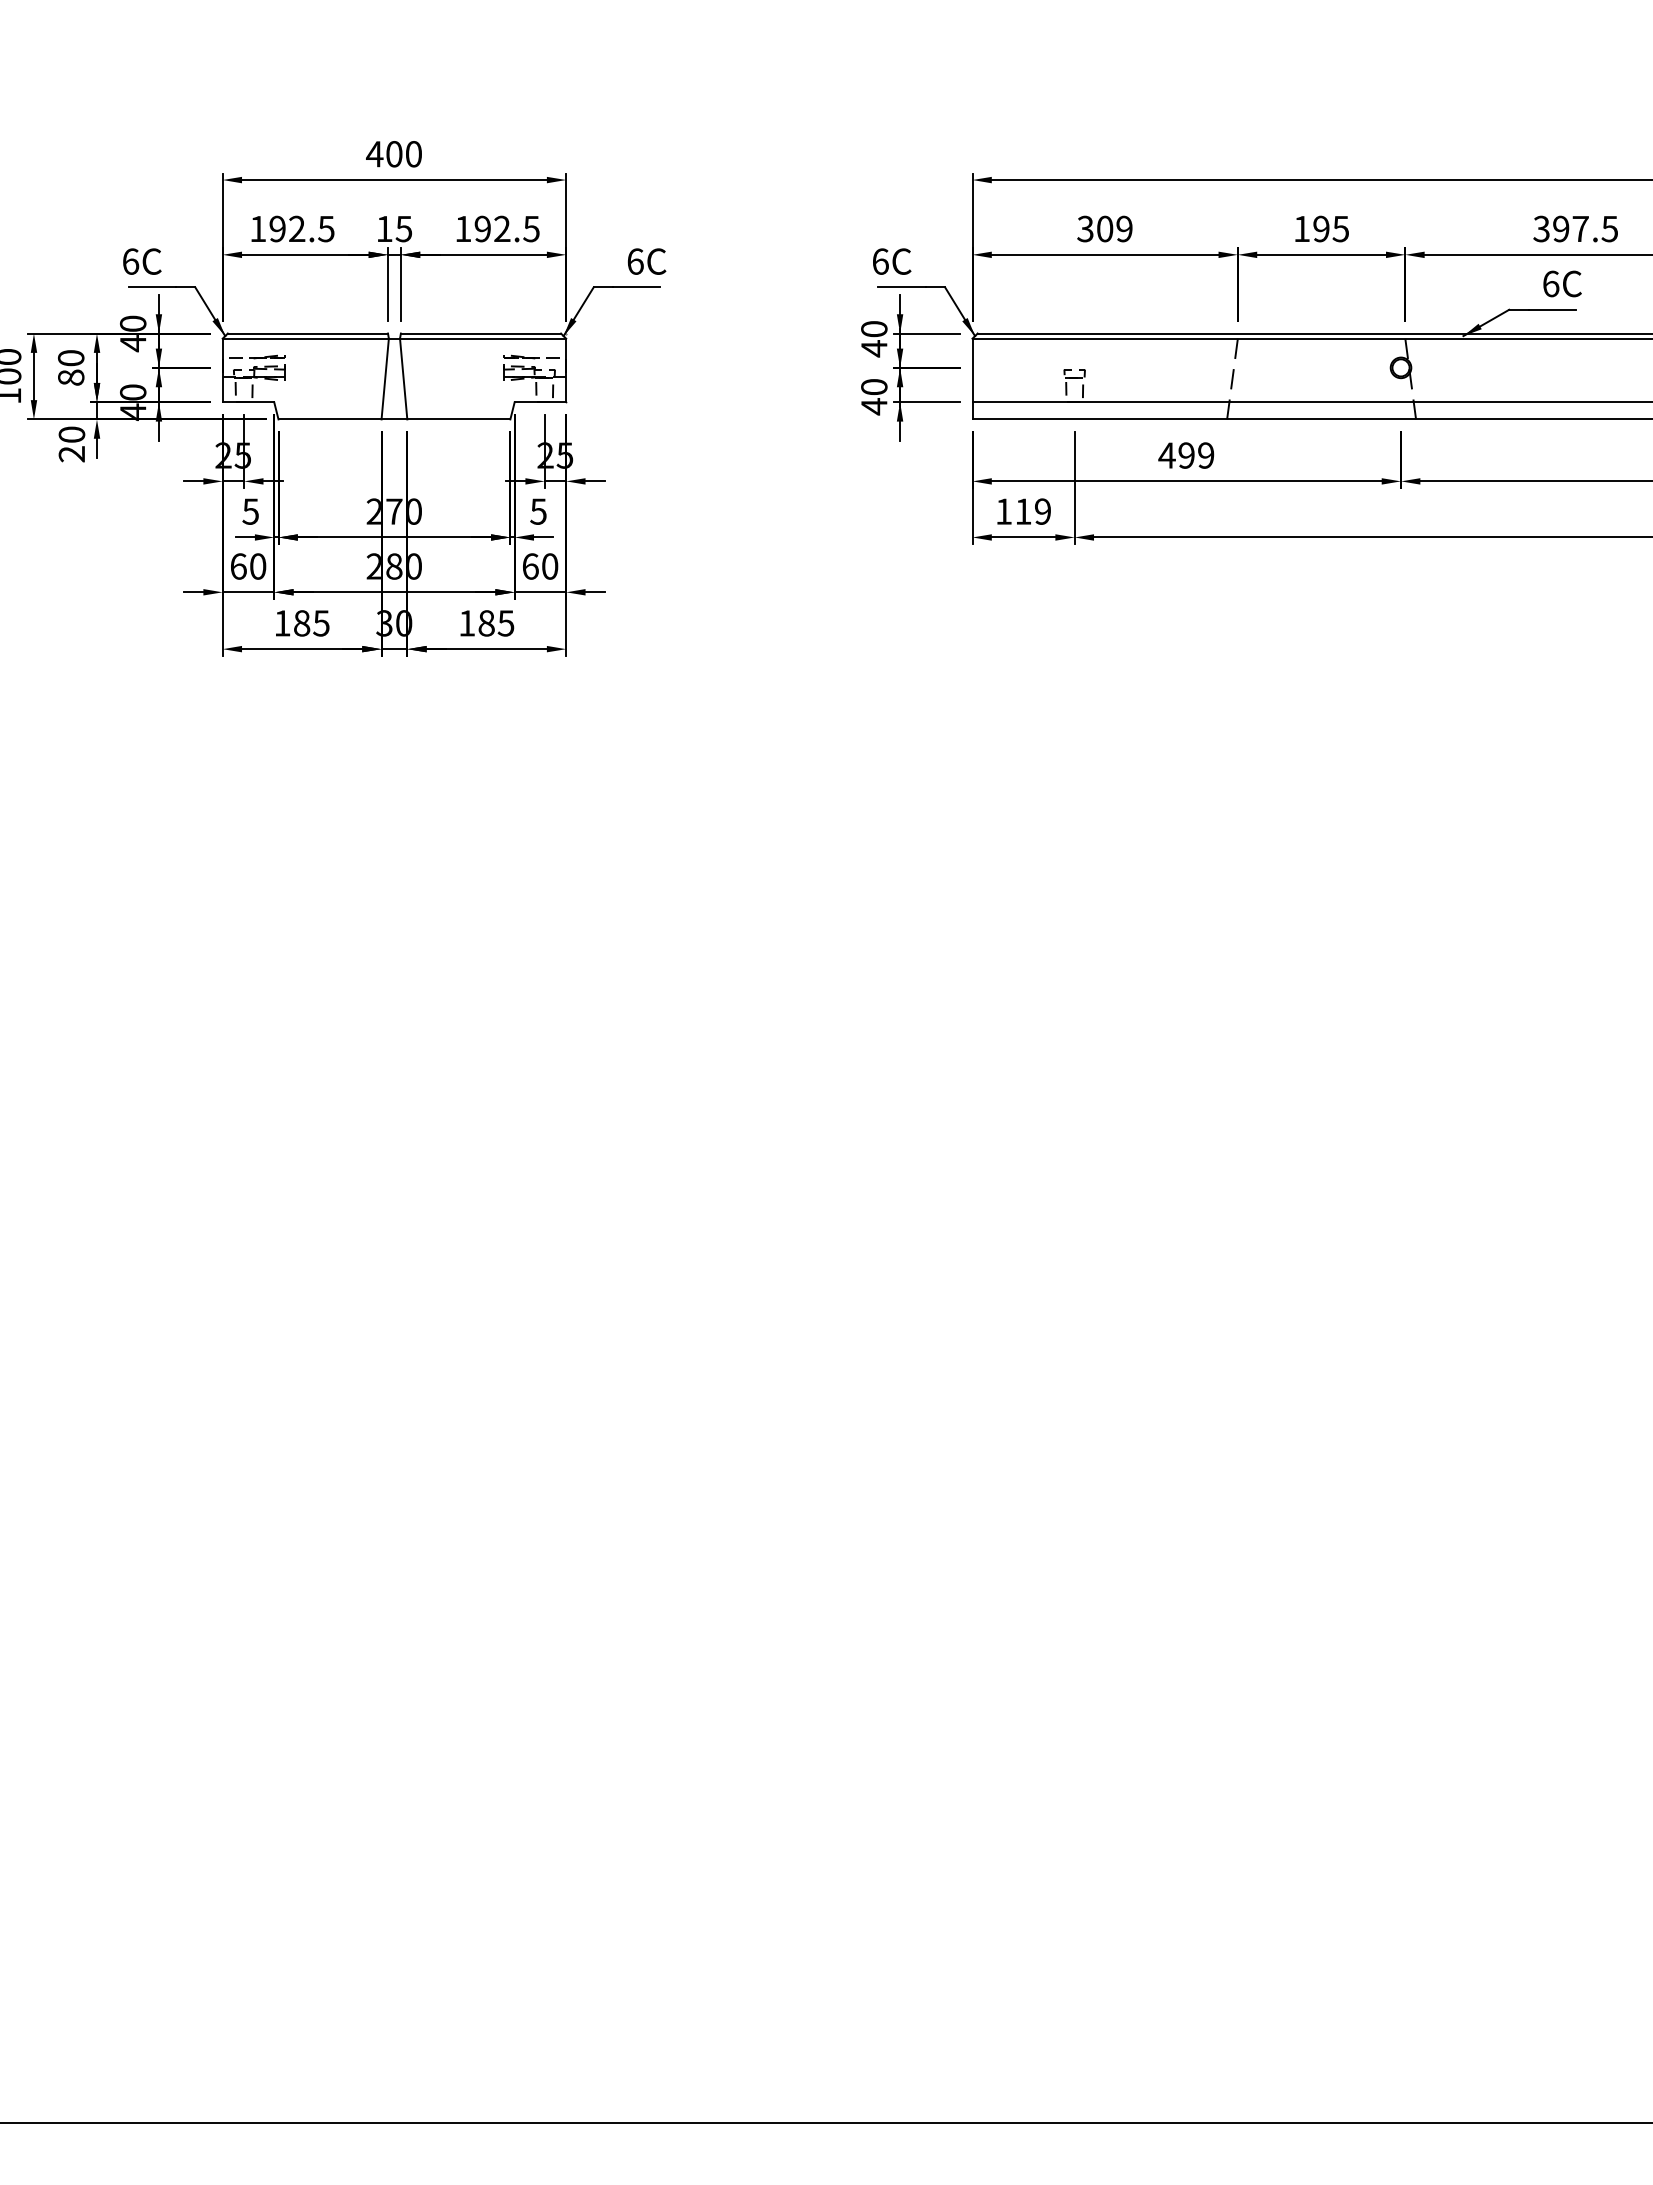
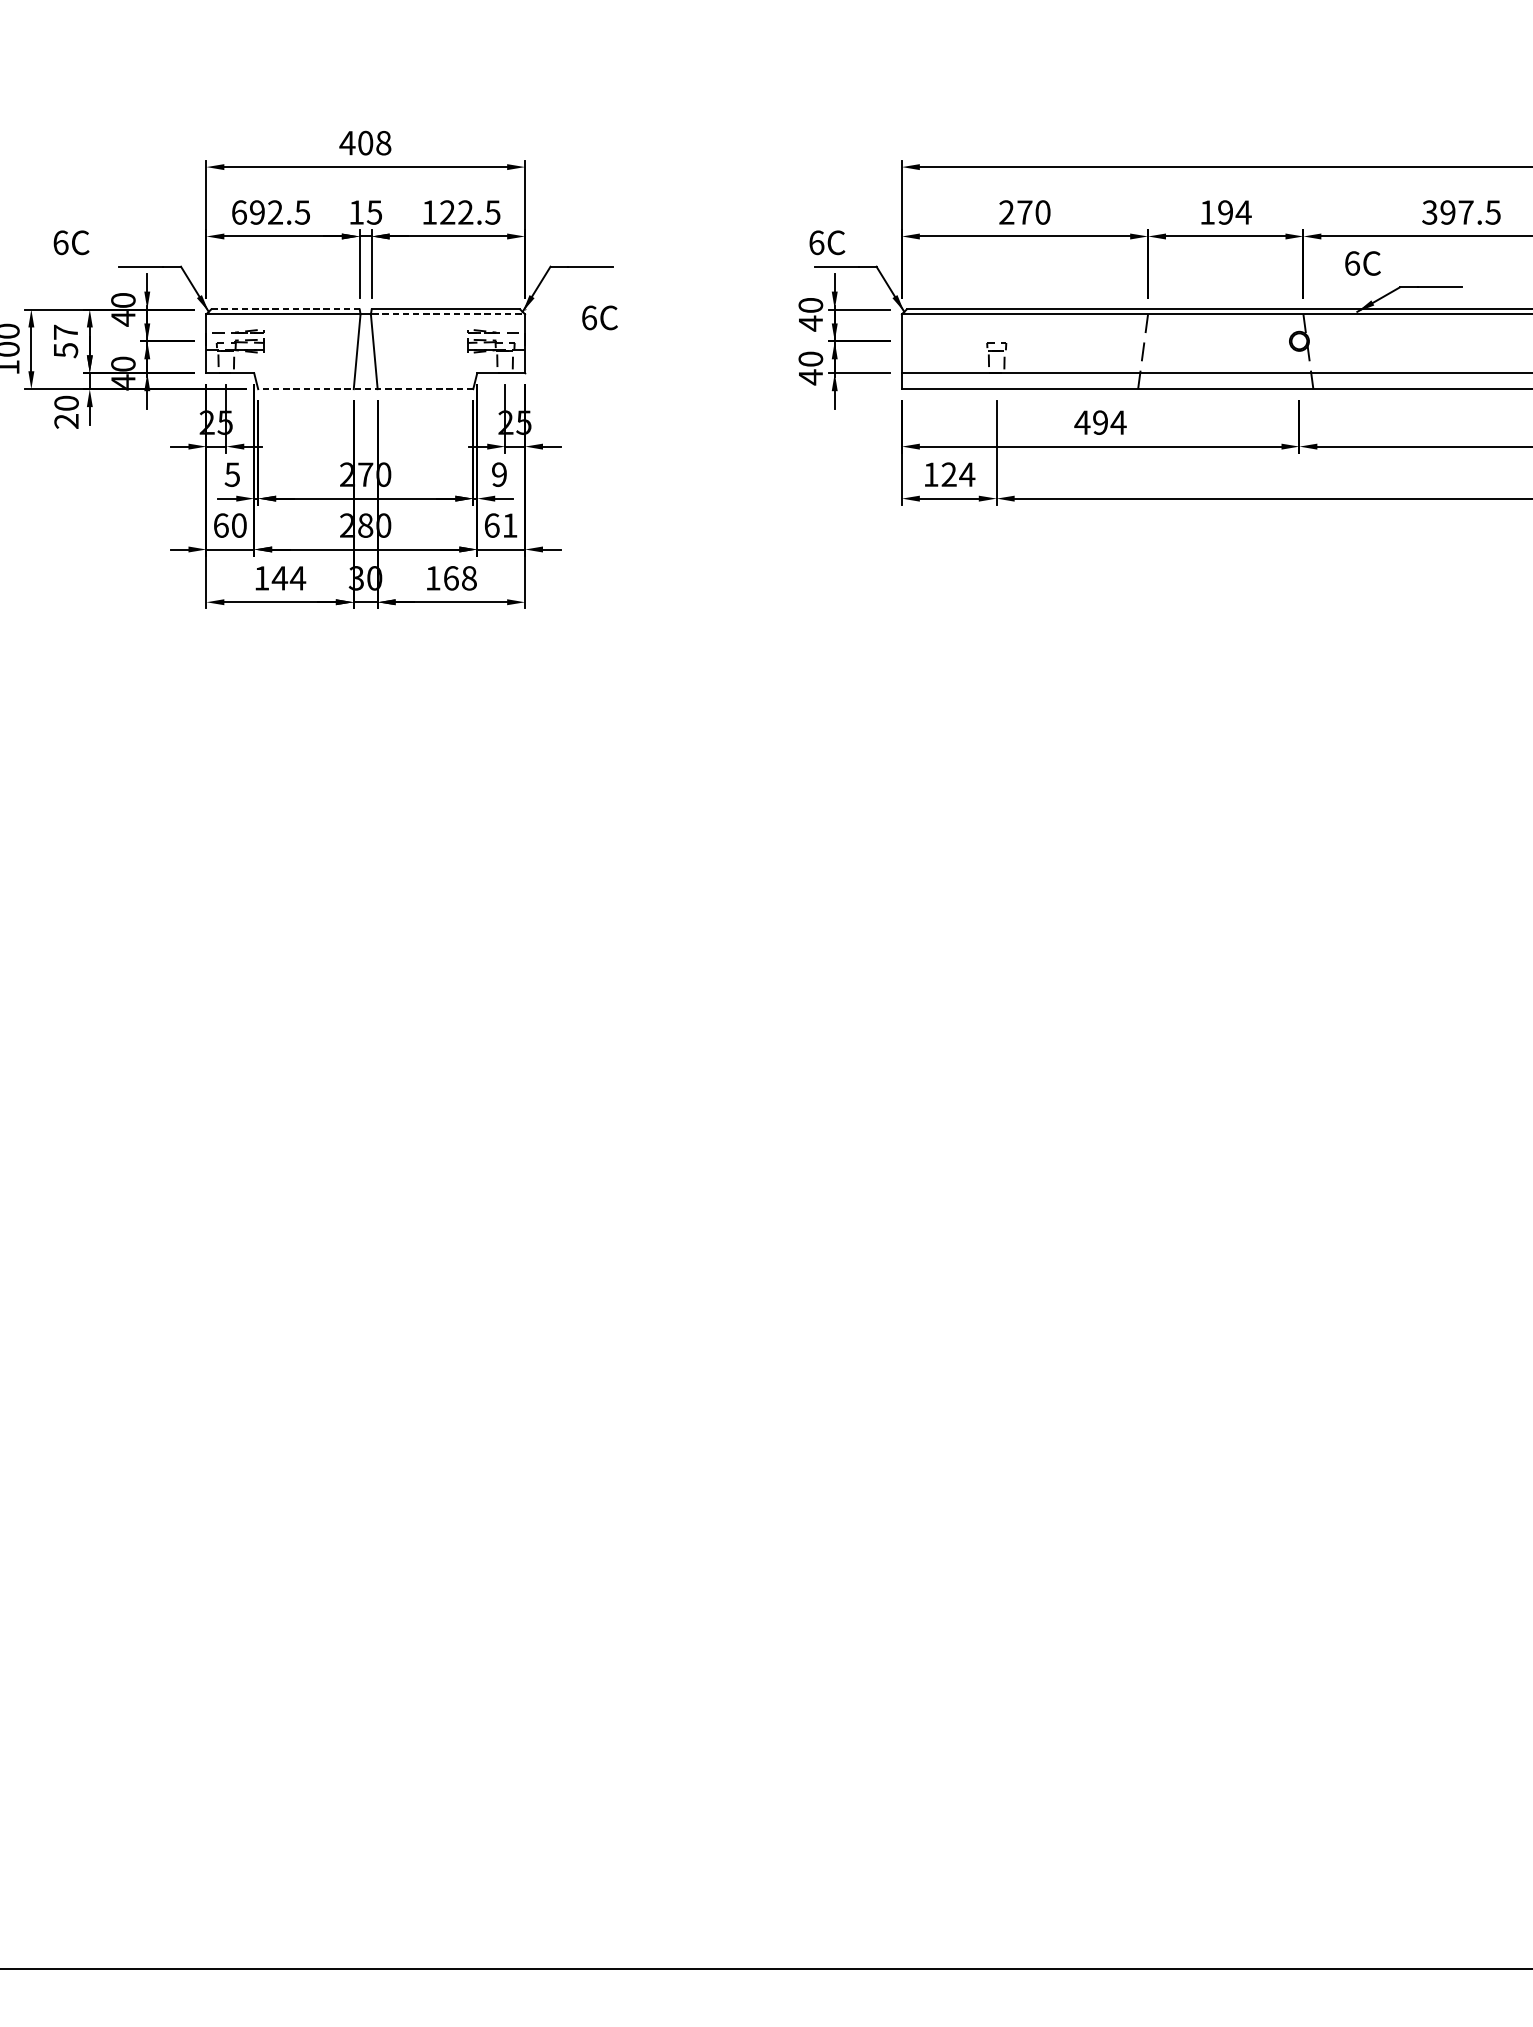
text: (413, 154) -> (383, 143), 400 -> 408
text: (258, 228) -> (239, 212), 192.5 -> 692.5
text: (1104, 228) -> (1024, 212), 309 -> 270
text: (482, 229) -> (447, 212), 192.5 -> 122.5
text: (1340, 229) -> (1243, 212), 195 -> 194
text: (142, 261) -> (71, 242), moved
text: (646, 261) -> (599, 317), moved
text: (1562, 283) -> (1362, 263), moved
line: (308, 333) -> (286, 309), solid -> dashed
line: (484, 338) -> (449, 314), solid -> dashed
text: (70, 368) -> (65, 341), 80 -> 57
line: (394, 419) -> (365, 389), solid -> dashed
text: (1205, 455) -> (1118, 422), 499 -> 494
text: (538, 511) -> (499, 474), 5 -> 9
text: (1033, 511) -> (958, 474), 119 -> 124
text: (550, 566) -> (510, 525), 60 -> 61
text: (311, 623) -> (288, 578), 185 -> 144
text: (496, 623) -> (460, 578), 185 -> 168

